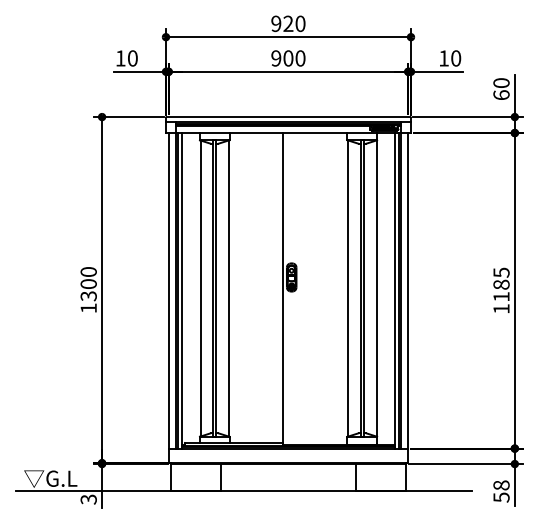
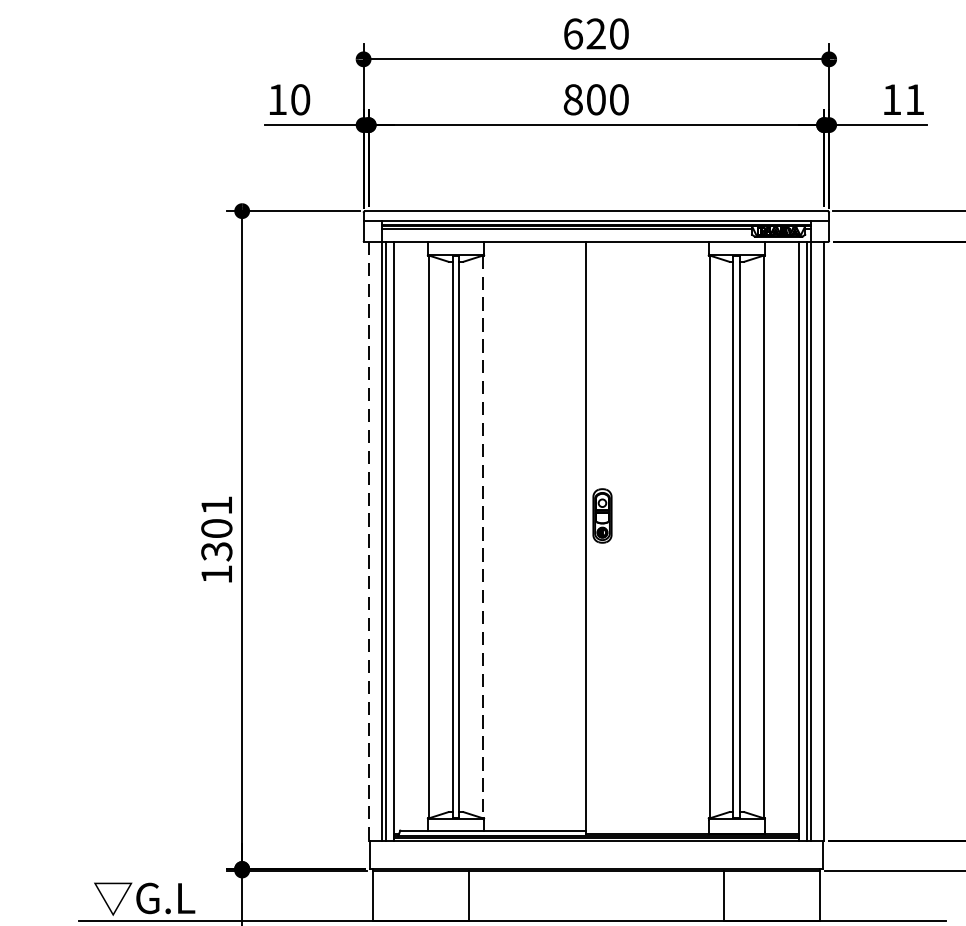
text: (276, 23) -> (573, 33), 920 -> 620
text: (276, 58) -> (573, 99), 900 -> 800
text: (456, 58) -> (915, 99), 10 -> 11
text: (88, 271) -> (216, 504), 1300 -> 1301
line: (228, 289) -> (482, 538), solid -> dashed
line: (168, 290) -> (368, 540), solid -> dashed

